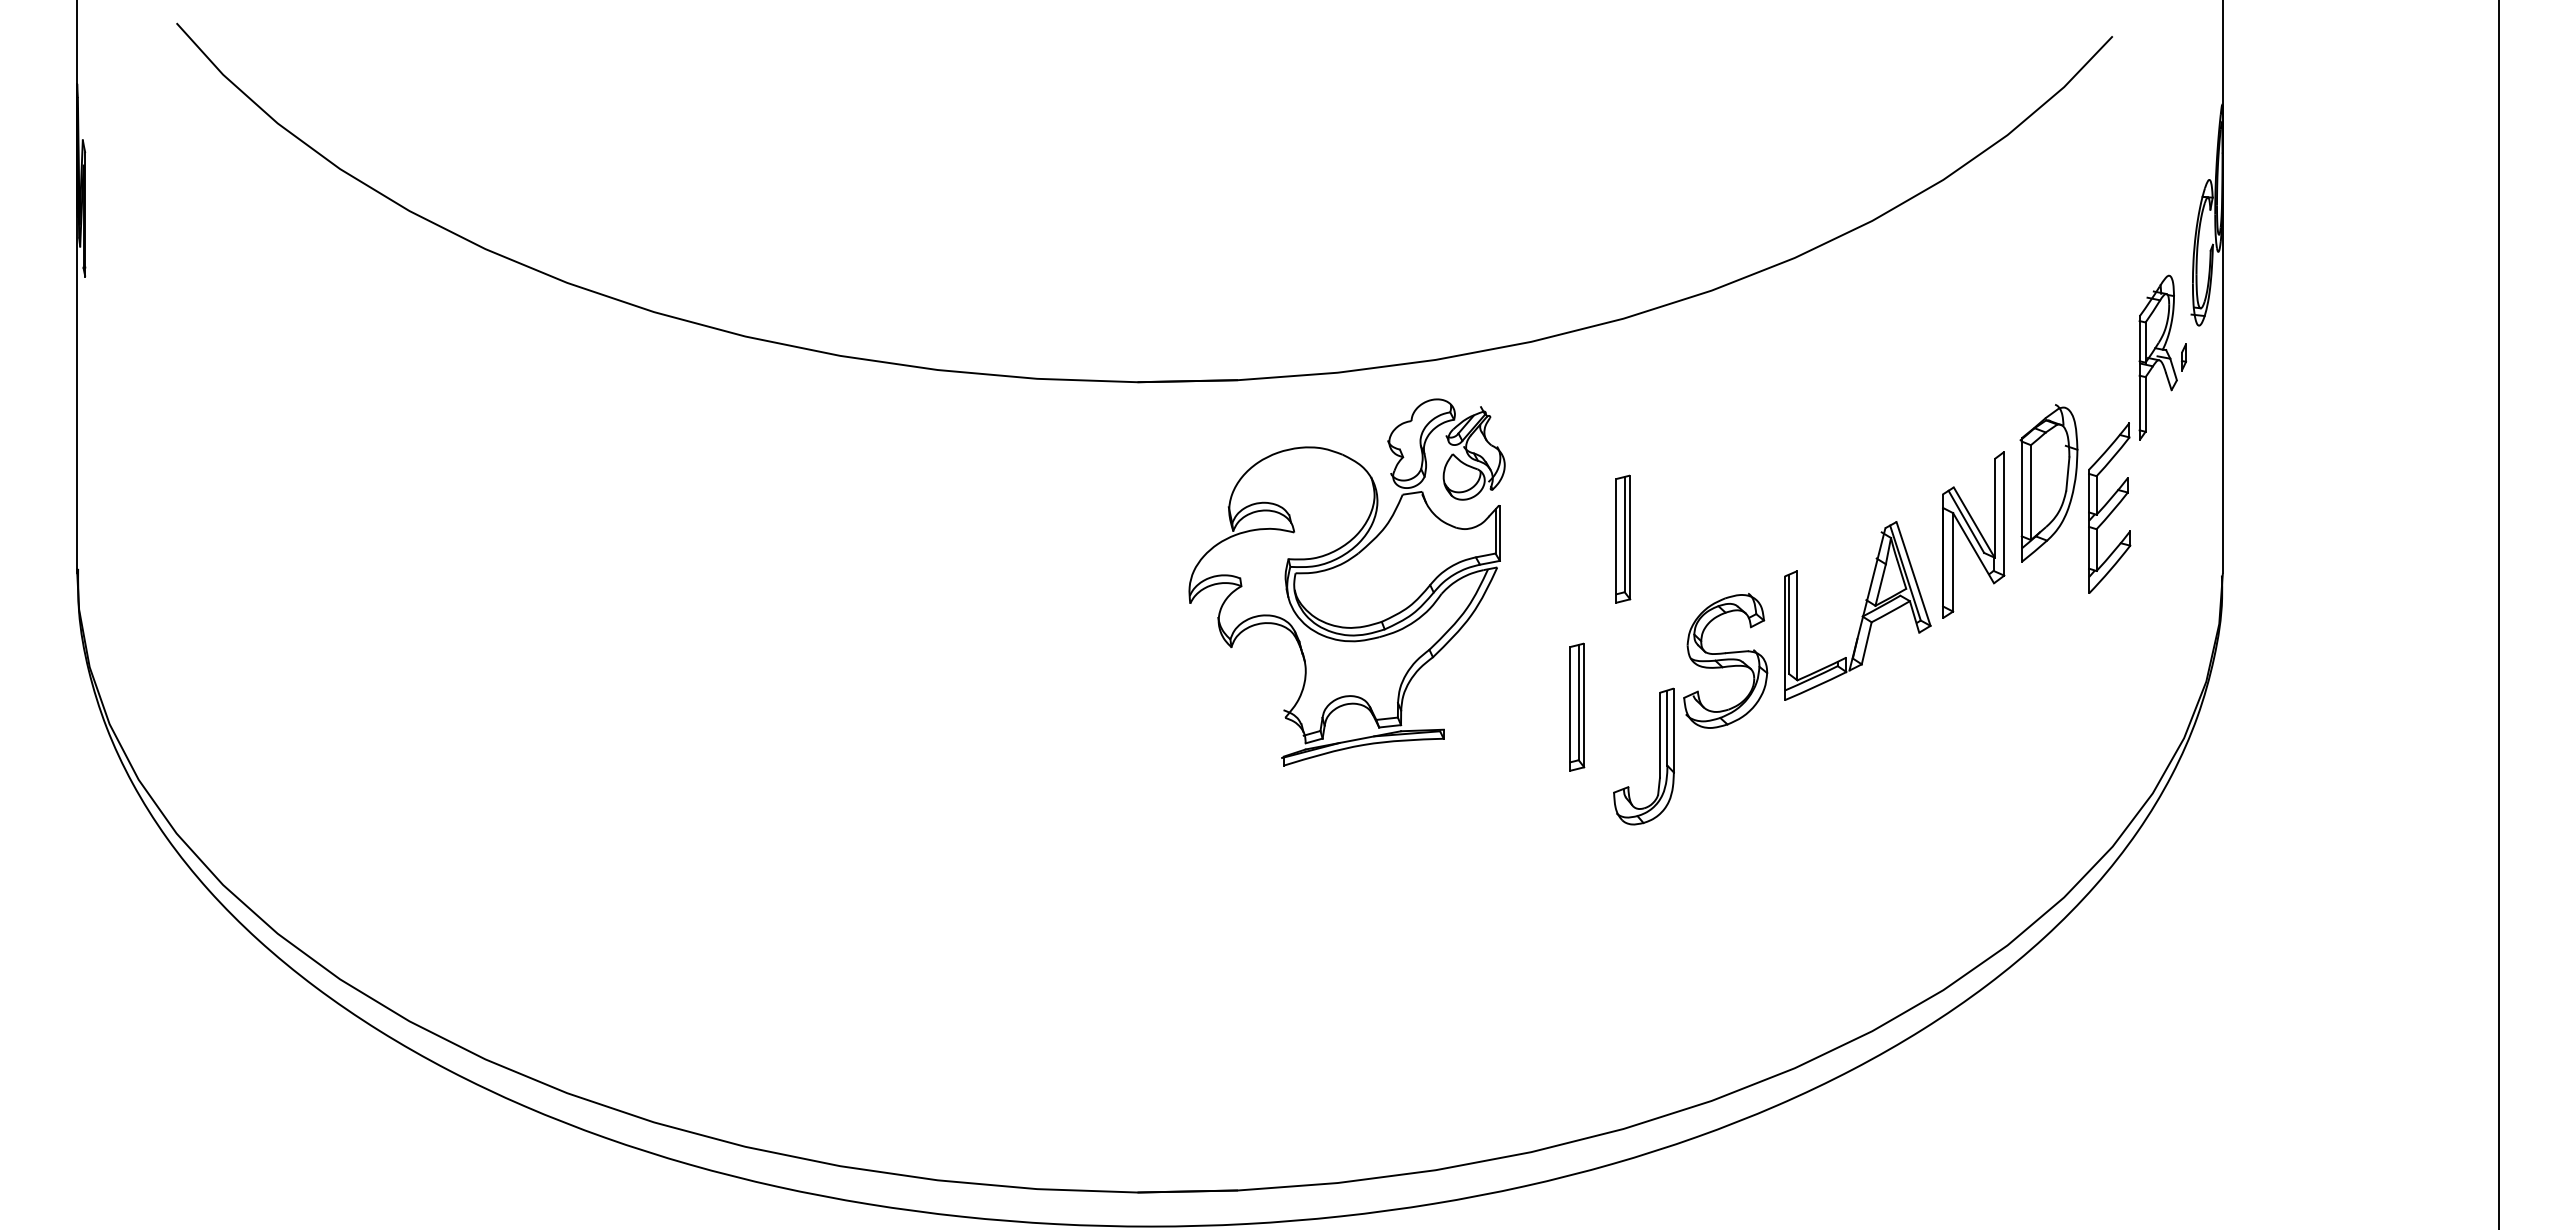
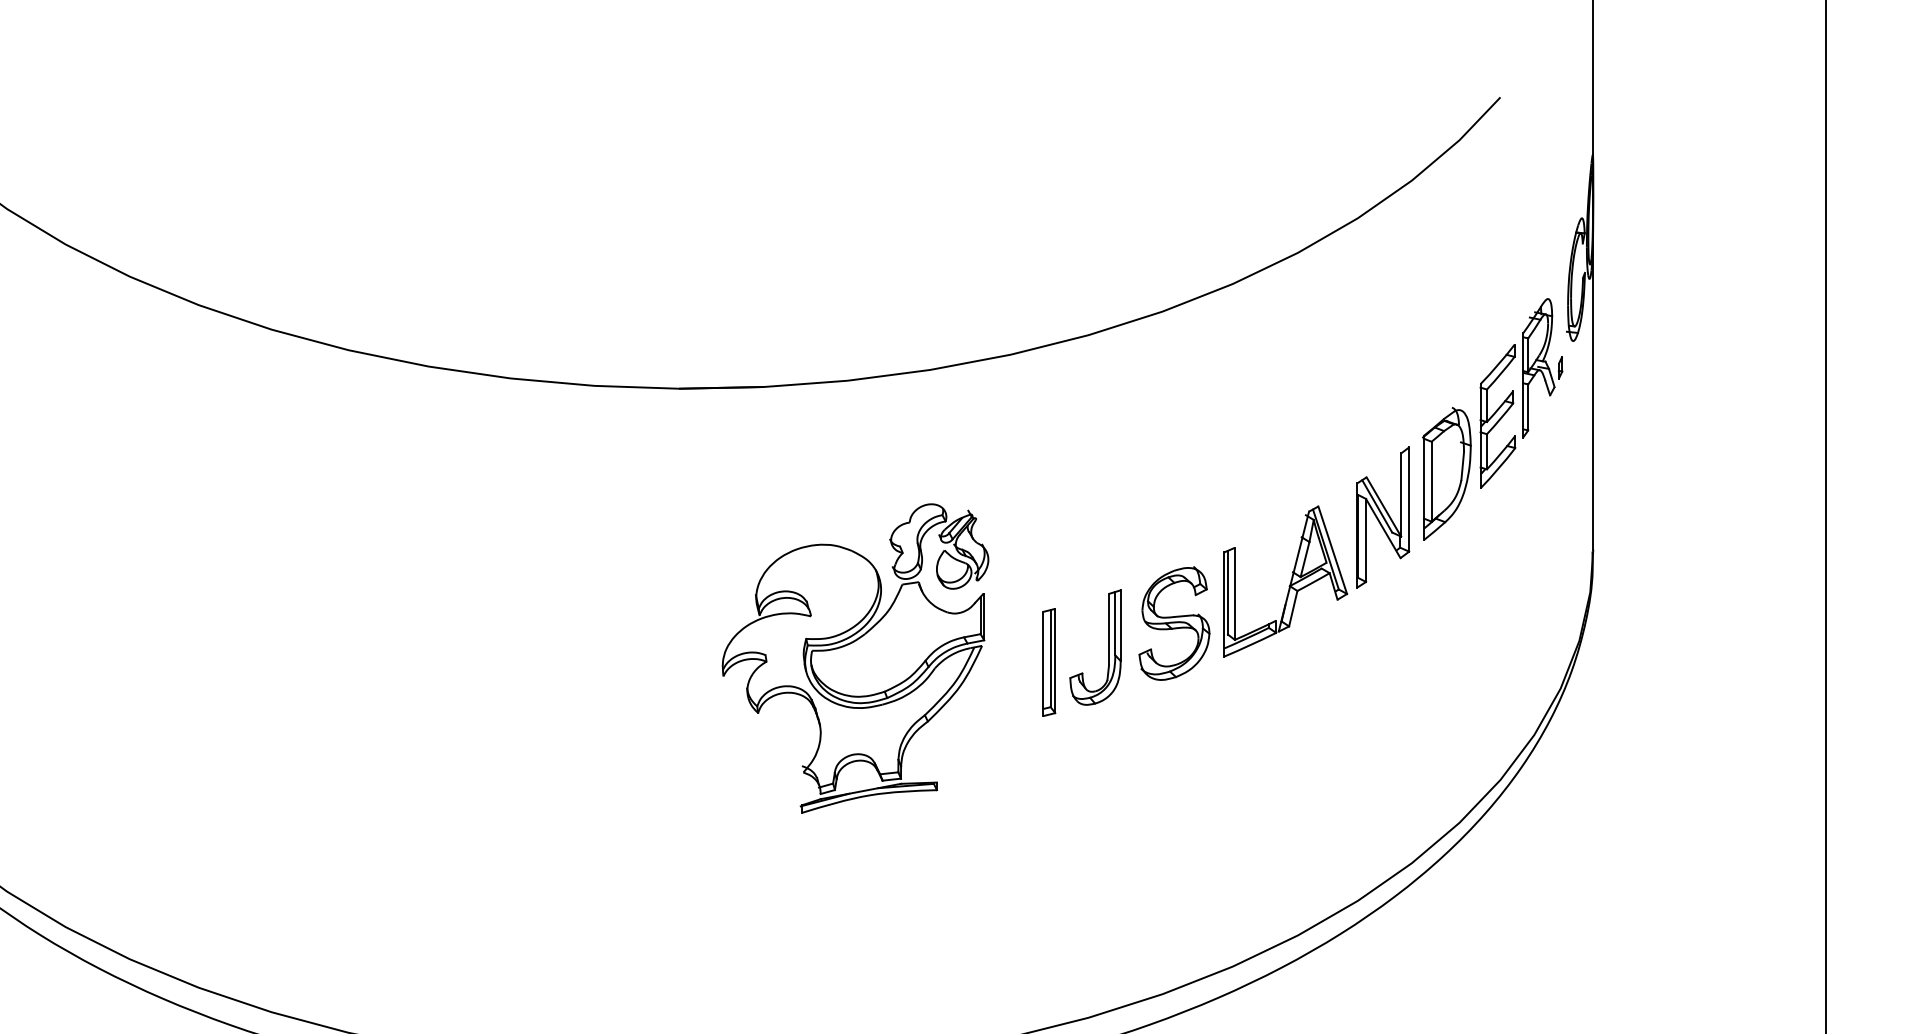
part: (2109, 507) -> (1497, 415), moved
part: (1623, 538) -> (1088, 520), removed
part: (1346, 582) -> (855, 658), moved
part: (1659, 756) -> (1108, 647), moved

